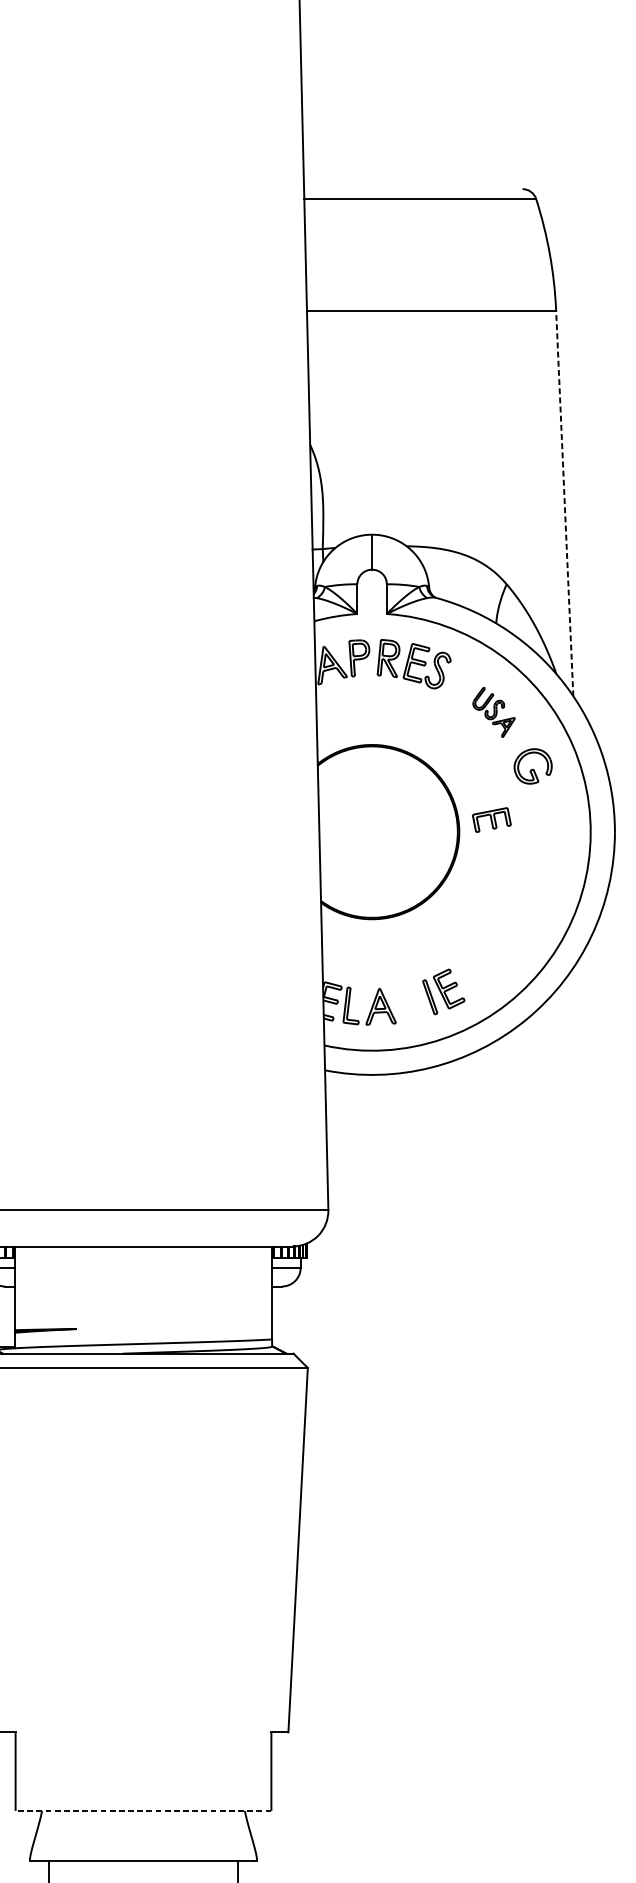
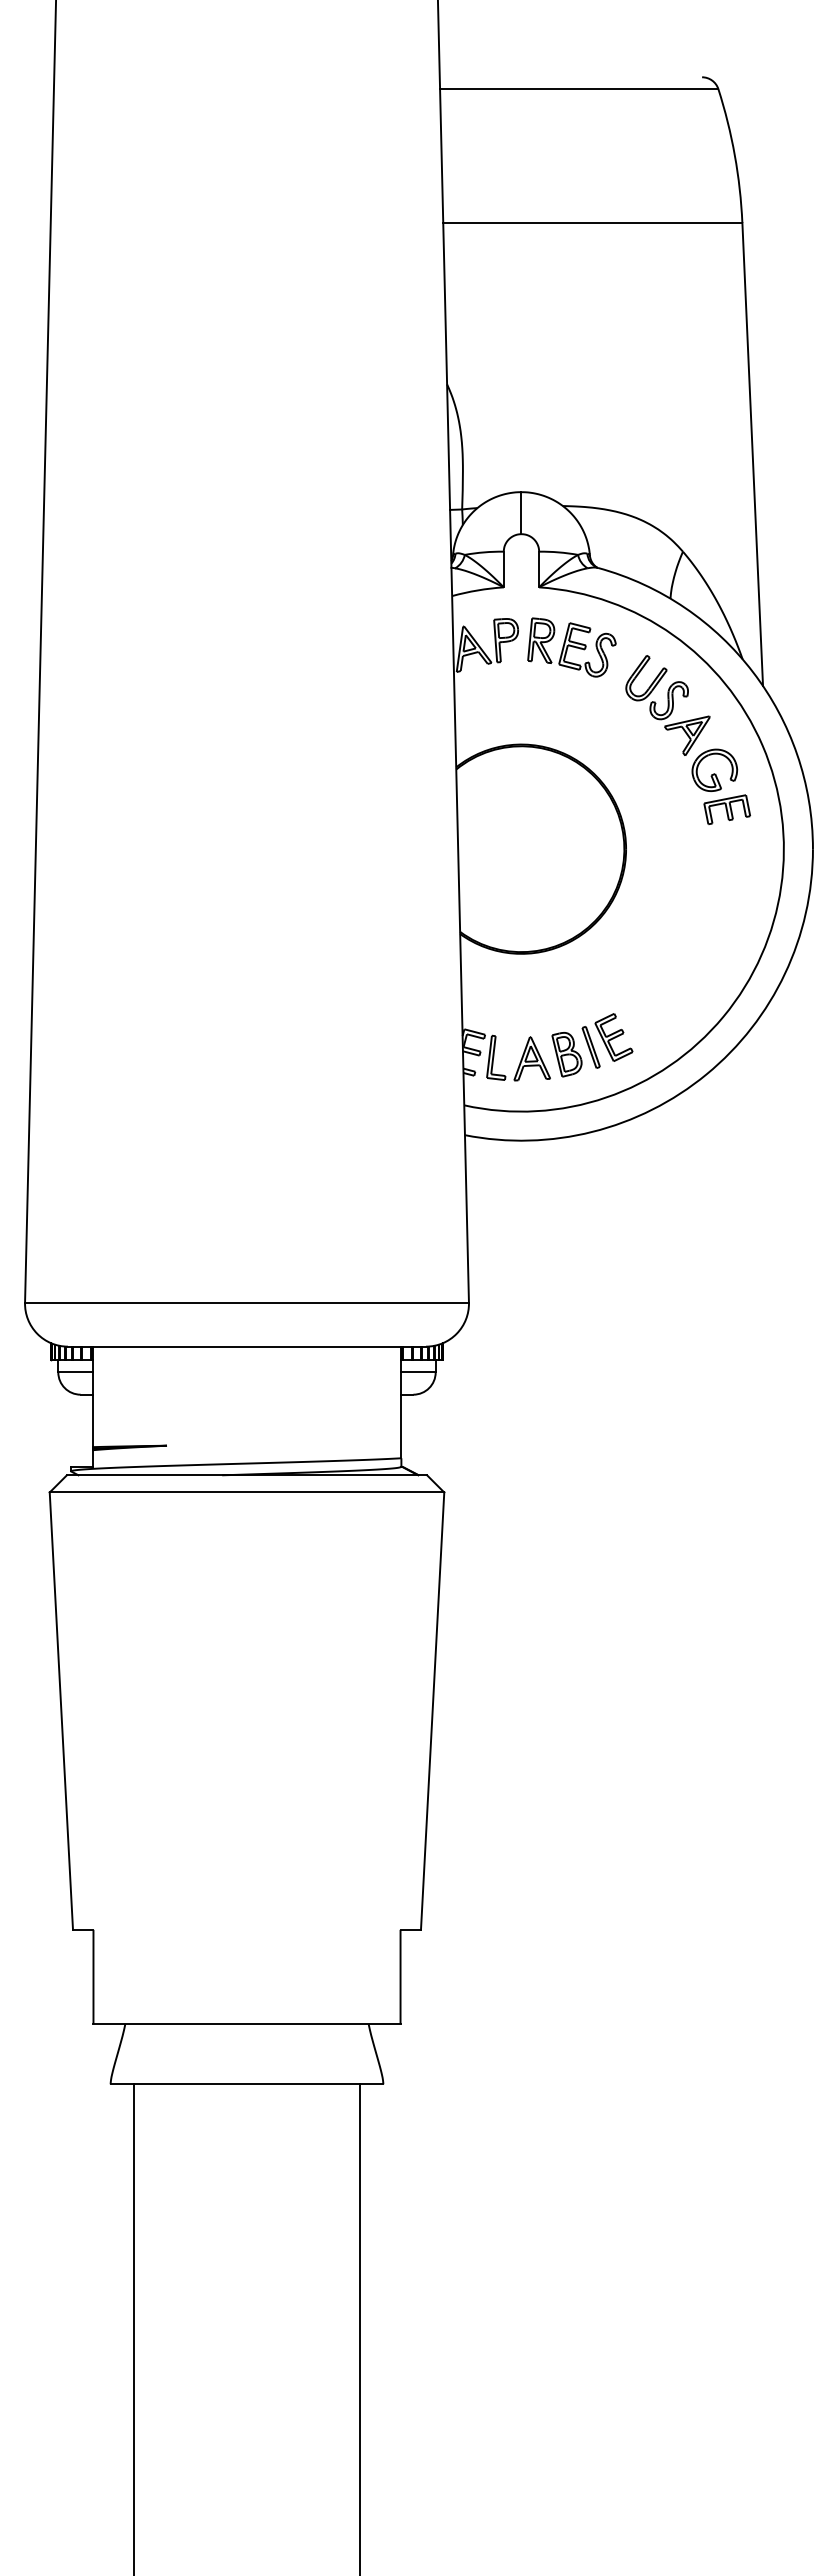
line: (564, 503) -> (752, 454), dashed -> solid
part: (493, 712) -> (667, 705), size x1.67
part: (491, 819) -> (726, 809), moved
part: (409, 1003) -> (566, 1054), added
line: (143, 1811) -> (247, 2024), dashed -> solid

